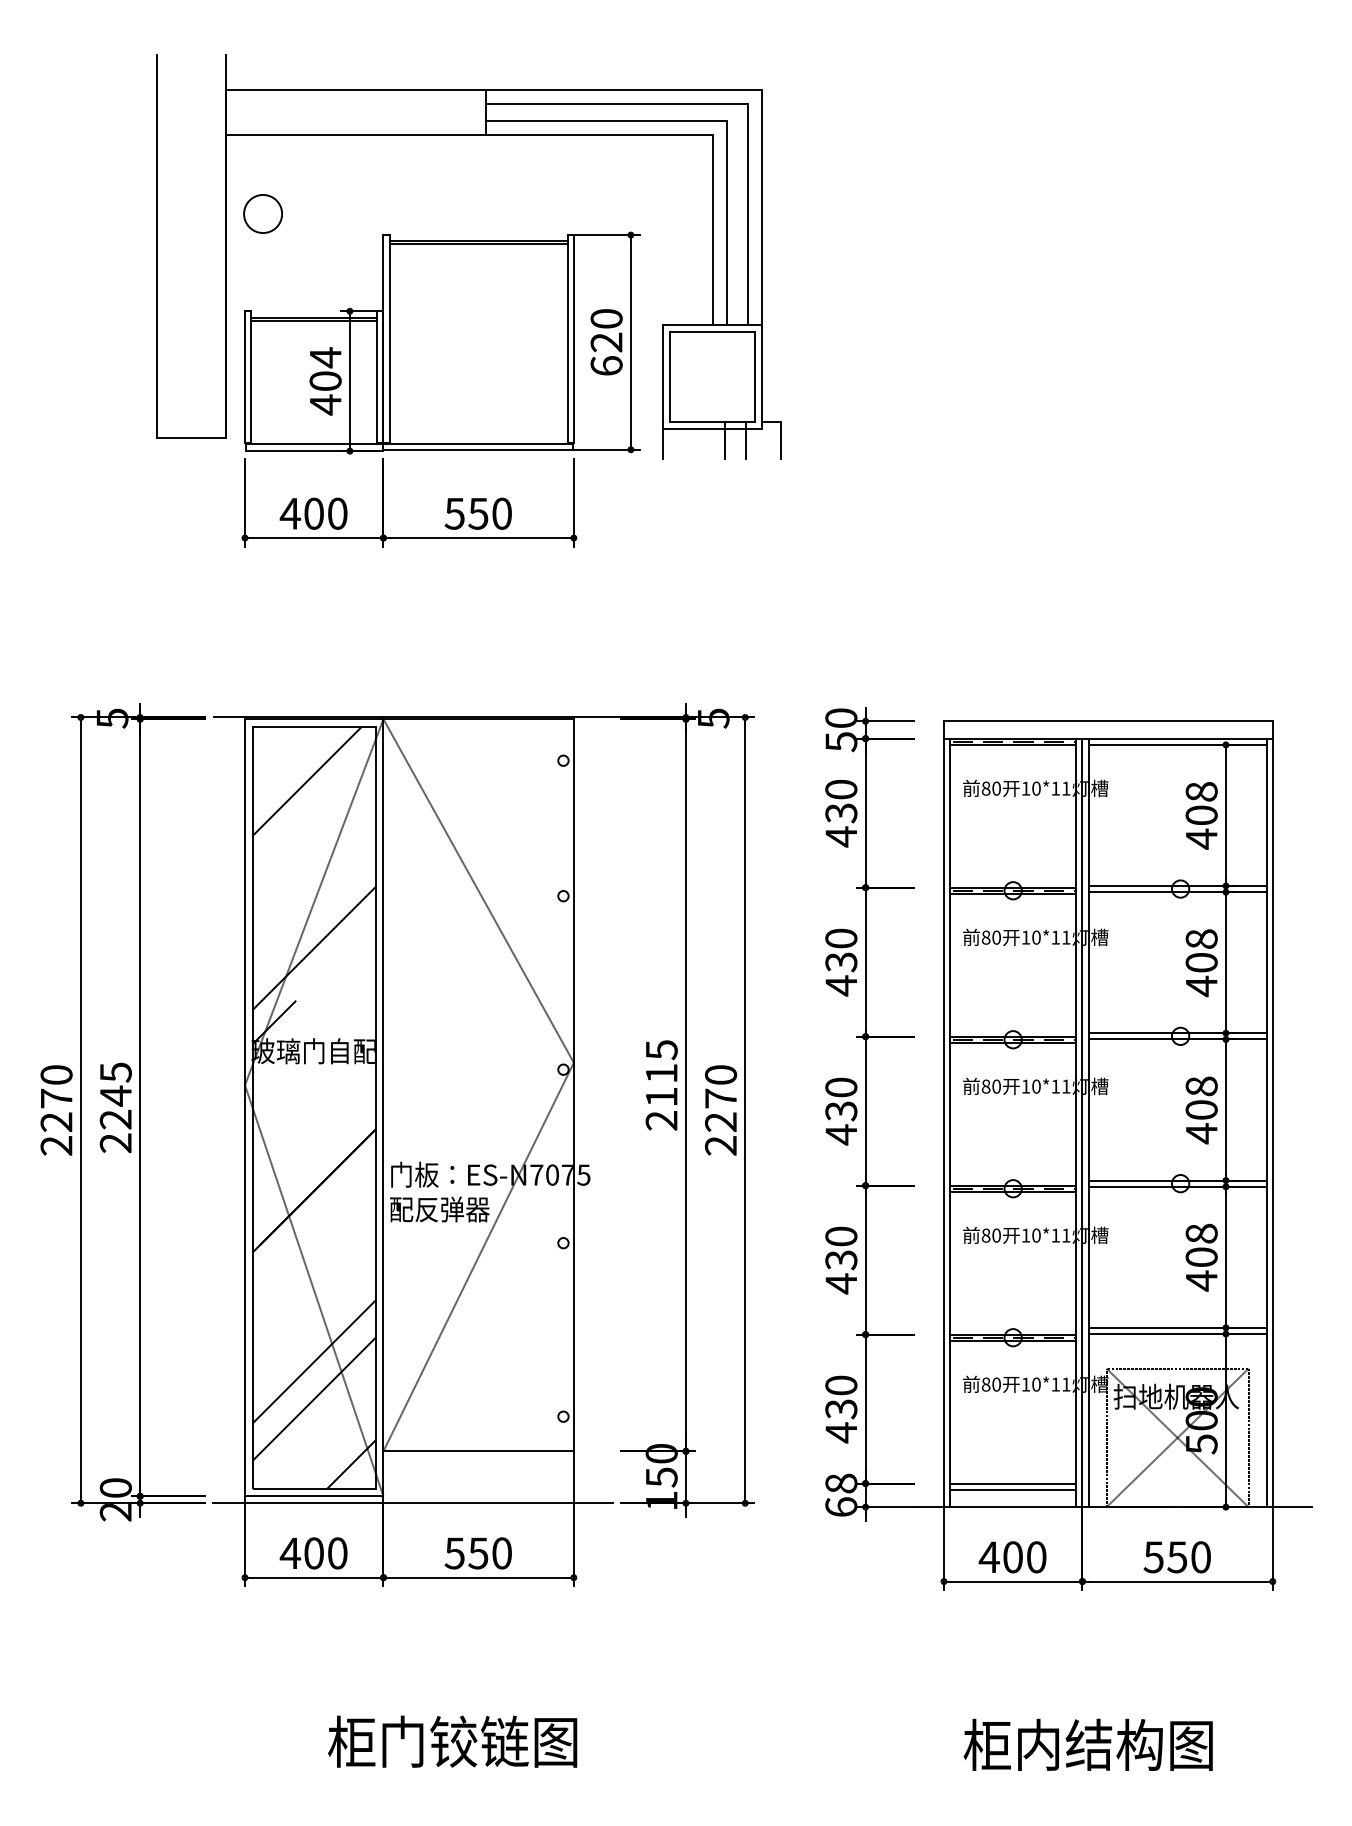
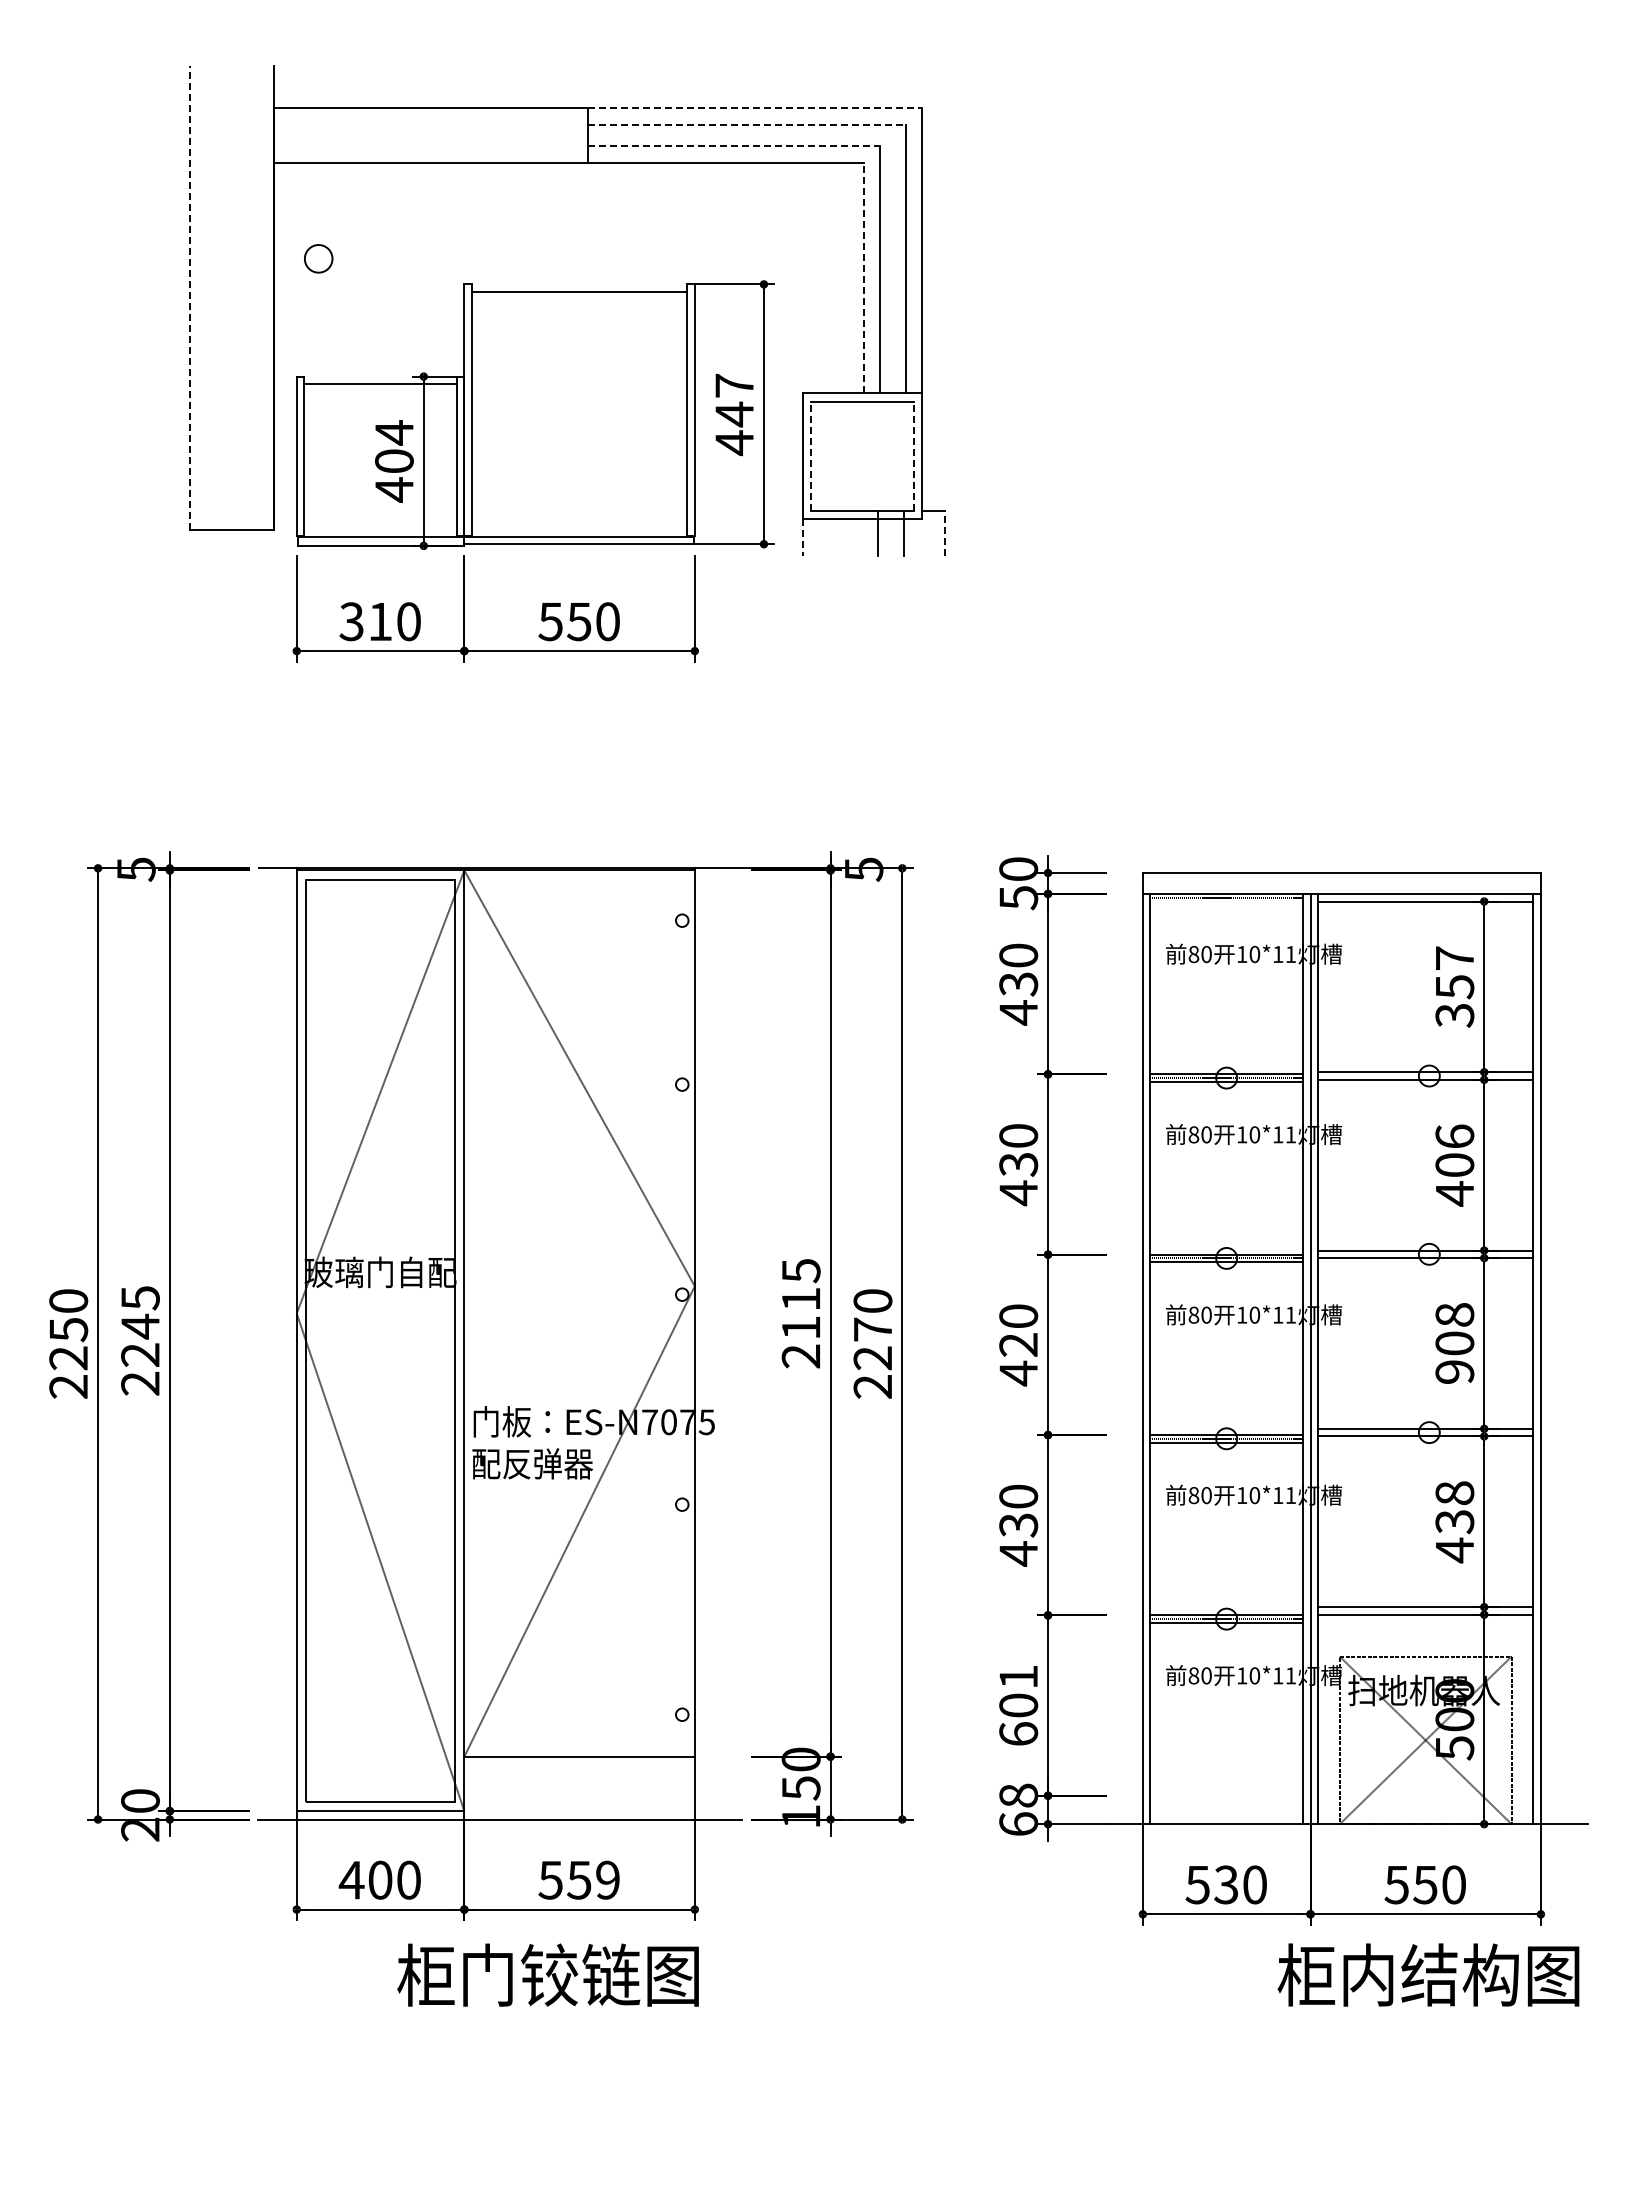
line: (623, 89) -> (755, 108), solid -> dashed
line: (616, 103) -> (746, 125), solid -> dashed
line: (606, 121) -> (734, 146), solid -> dashed
circle: (262, 213) -> (318, 258), size x0.6
line: (713, 229) -> (863, 277), solid -> dashed
line: (478, 244) -> (579, 295), removed
line: (156, 245) -> (189, 297), solid -> dashed
line: (314, 320) -> (380, 387), removed
text: (606, 343) -> (734, 415), 620 -> 447
line: (670, 376) -> (811, 455), solid -> dashed
line: (754, 376) -> (913, 455), solid -> dashed
line: (780, 440) -> (945, 532), solid -> dashed
line: (662, 444) -> (802, 537), solid -> dashed
text: (301, 513) -> (365, 621), 400 -> 310
line: (1013, 744) -> (1226, 901), removed
text: (1201, 815) -> (1454, 987), 408 -> 357
text: (1201, 939) -> (1454, 1136), 408 -> 406
text: (56, 1098) -> (68, 1329), 2270 -> 2250
hatch: (314, 1107) -> (380, 1340), removed
text: (841, 1111) -> (1018, 1345), 430 -> 420
text: (1201, 1133) -> (1454, 1372), 408 -> 908
text: (1201, 1257) -> (1454, 1522), 408 -> 438
text: (841, 1409) -> (1018, 1706), 430 -> 601
line: (1013, 1483) -> (1226, 1795), removed
line: (1013, 1490) -> (1226, 1803), removed
text: (501, 1552) -> (607, 1879), 550 -> 559
text: (1000, 1556) -> (1211, 1884), 400 -> 530
text: (452, 1741) -> (547, 1974), moved
text: (1088, 1744) -> (1428, 1974), moved

